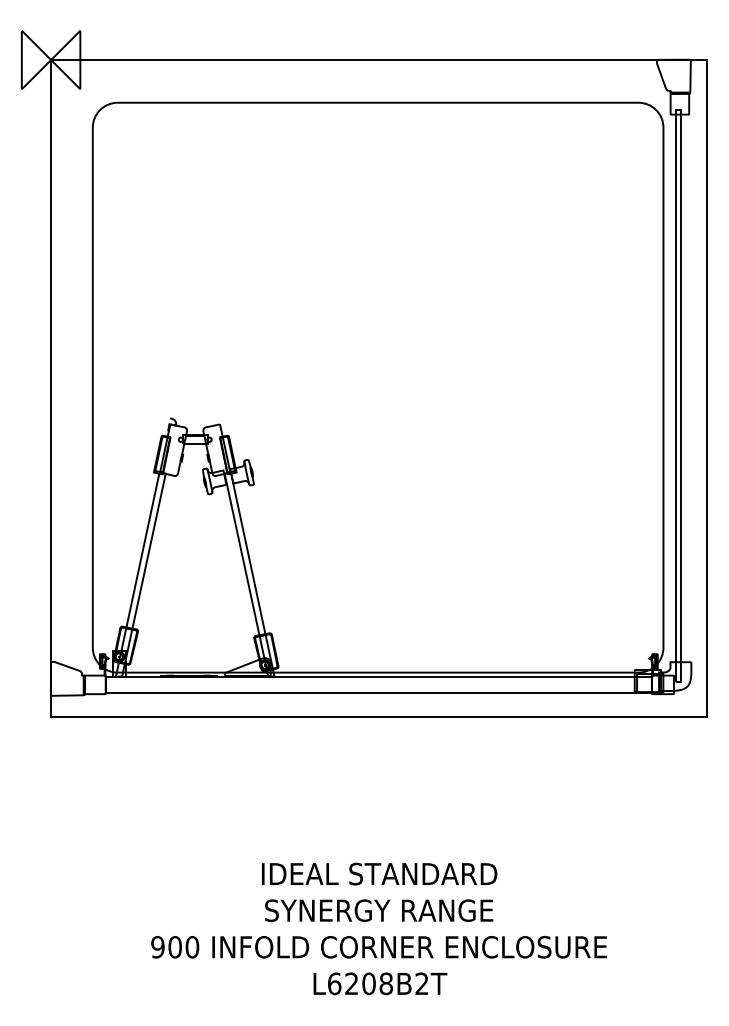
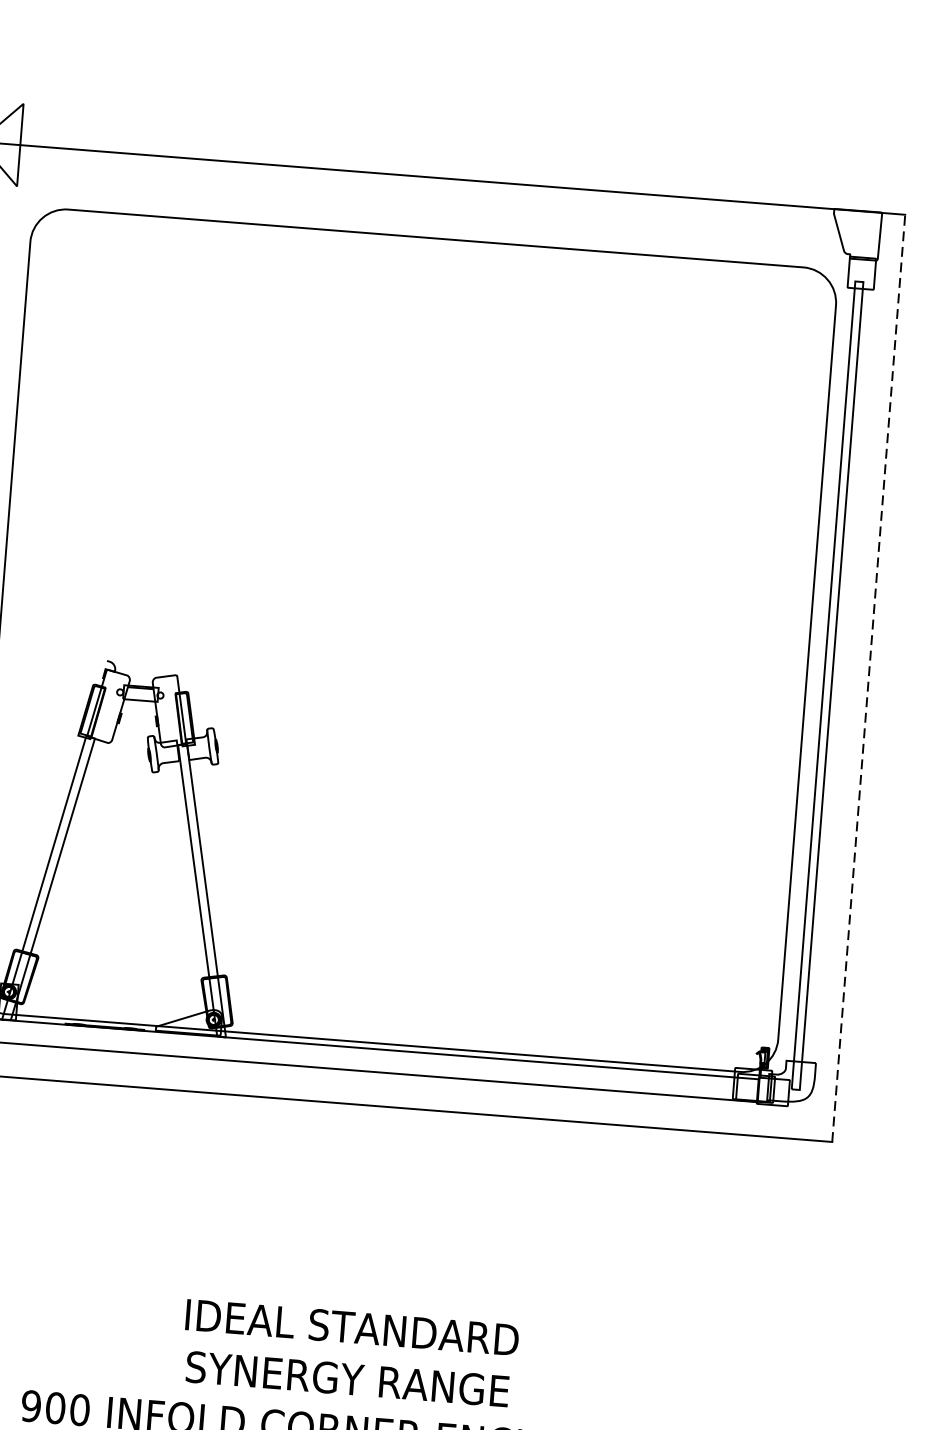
line: (707, 387) -> (869, 677), solid -> dashed

